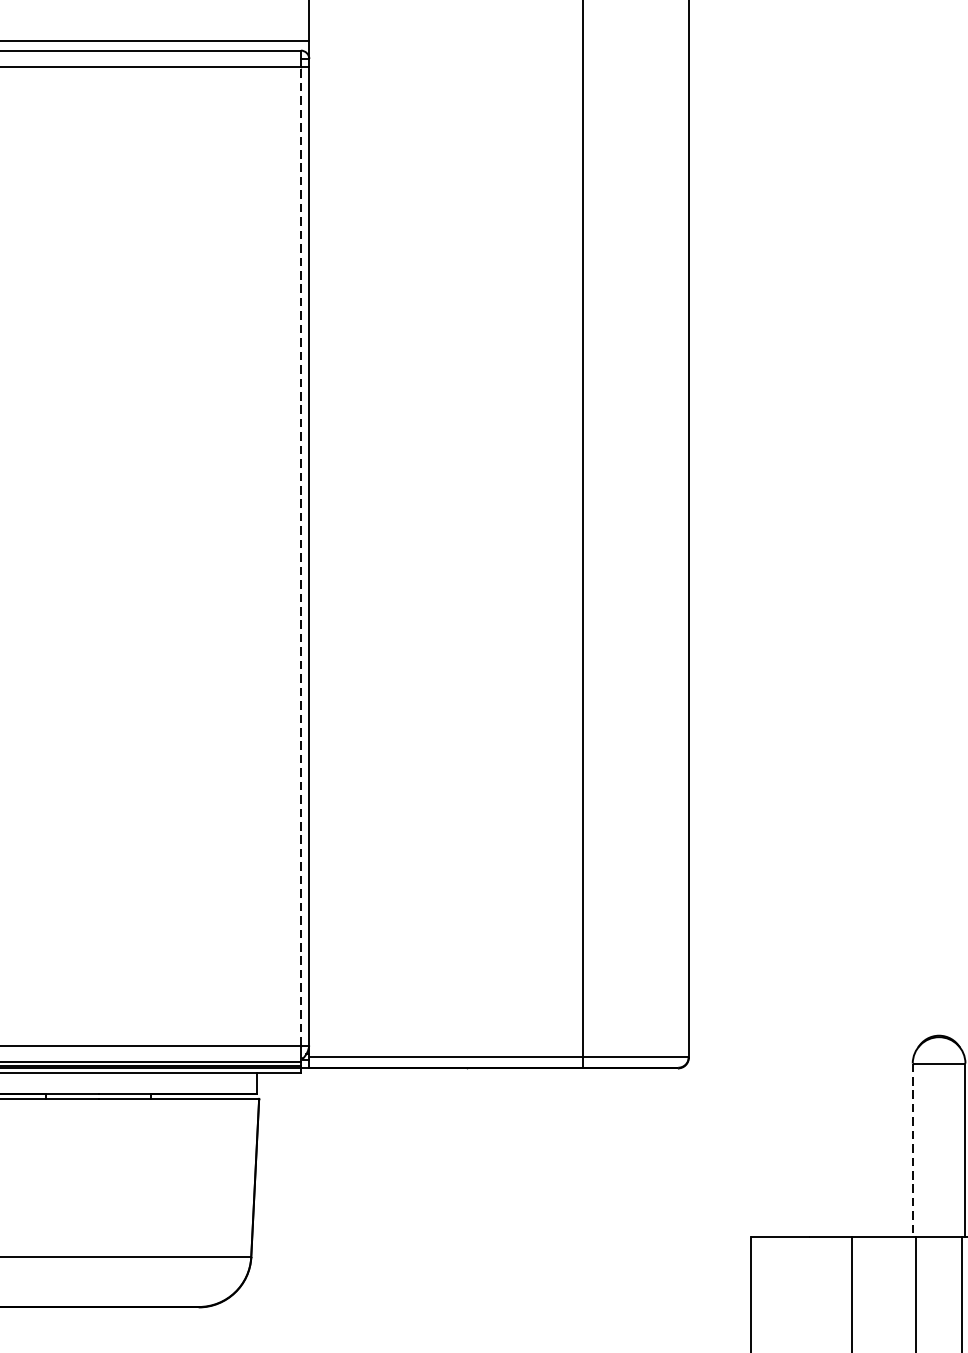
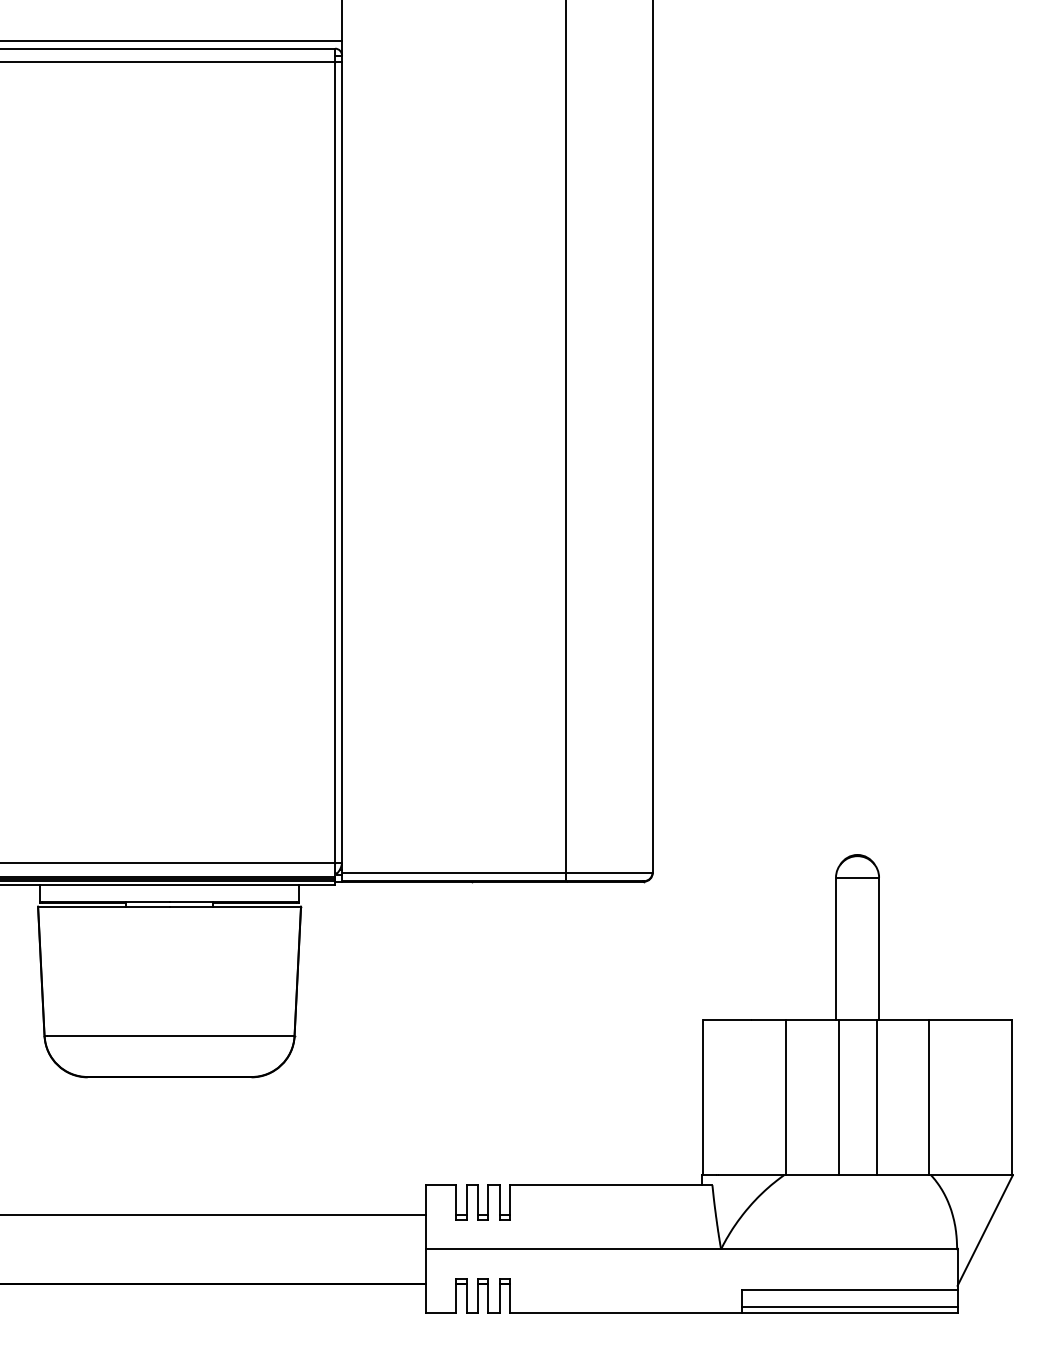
line: (301, 556) -> (335, 462), dashed -> solid
line: (912, 1151) -> (835, 949), dashed -> solid

